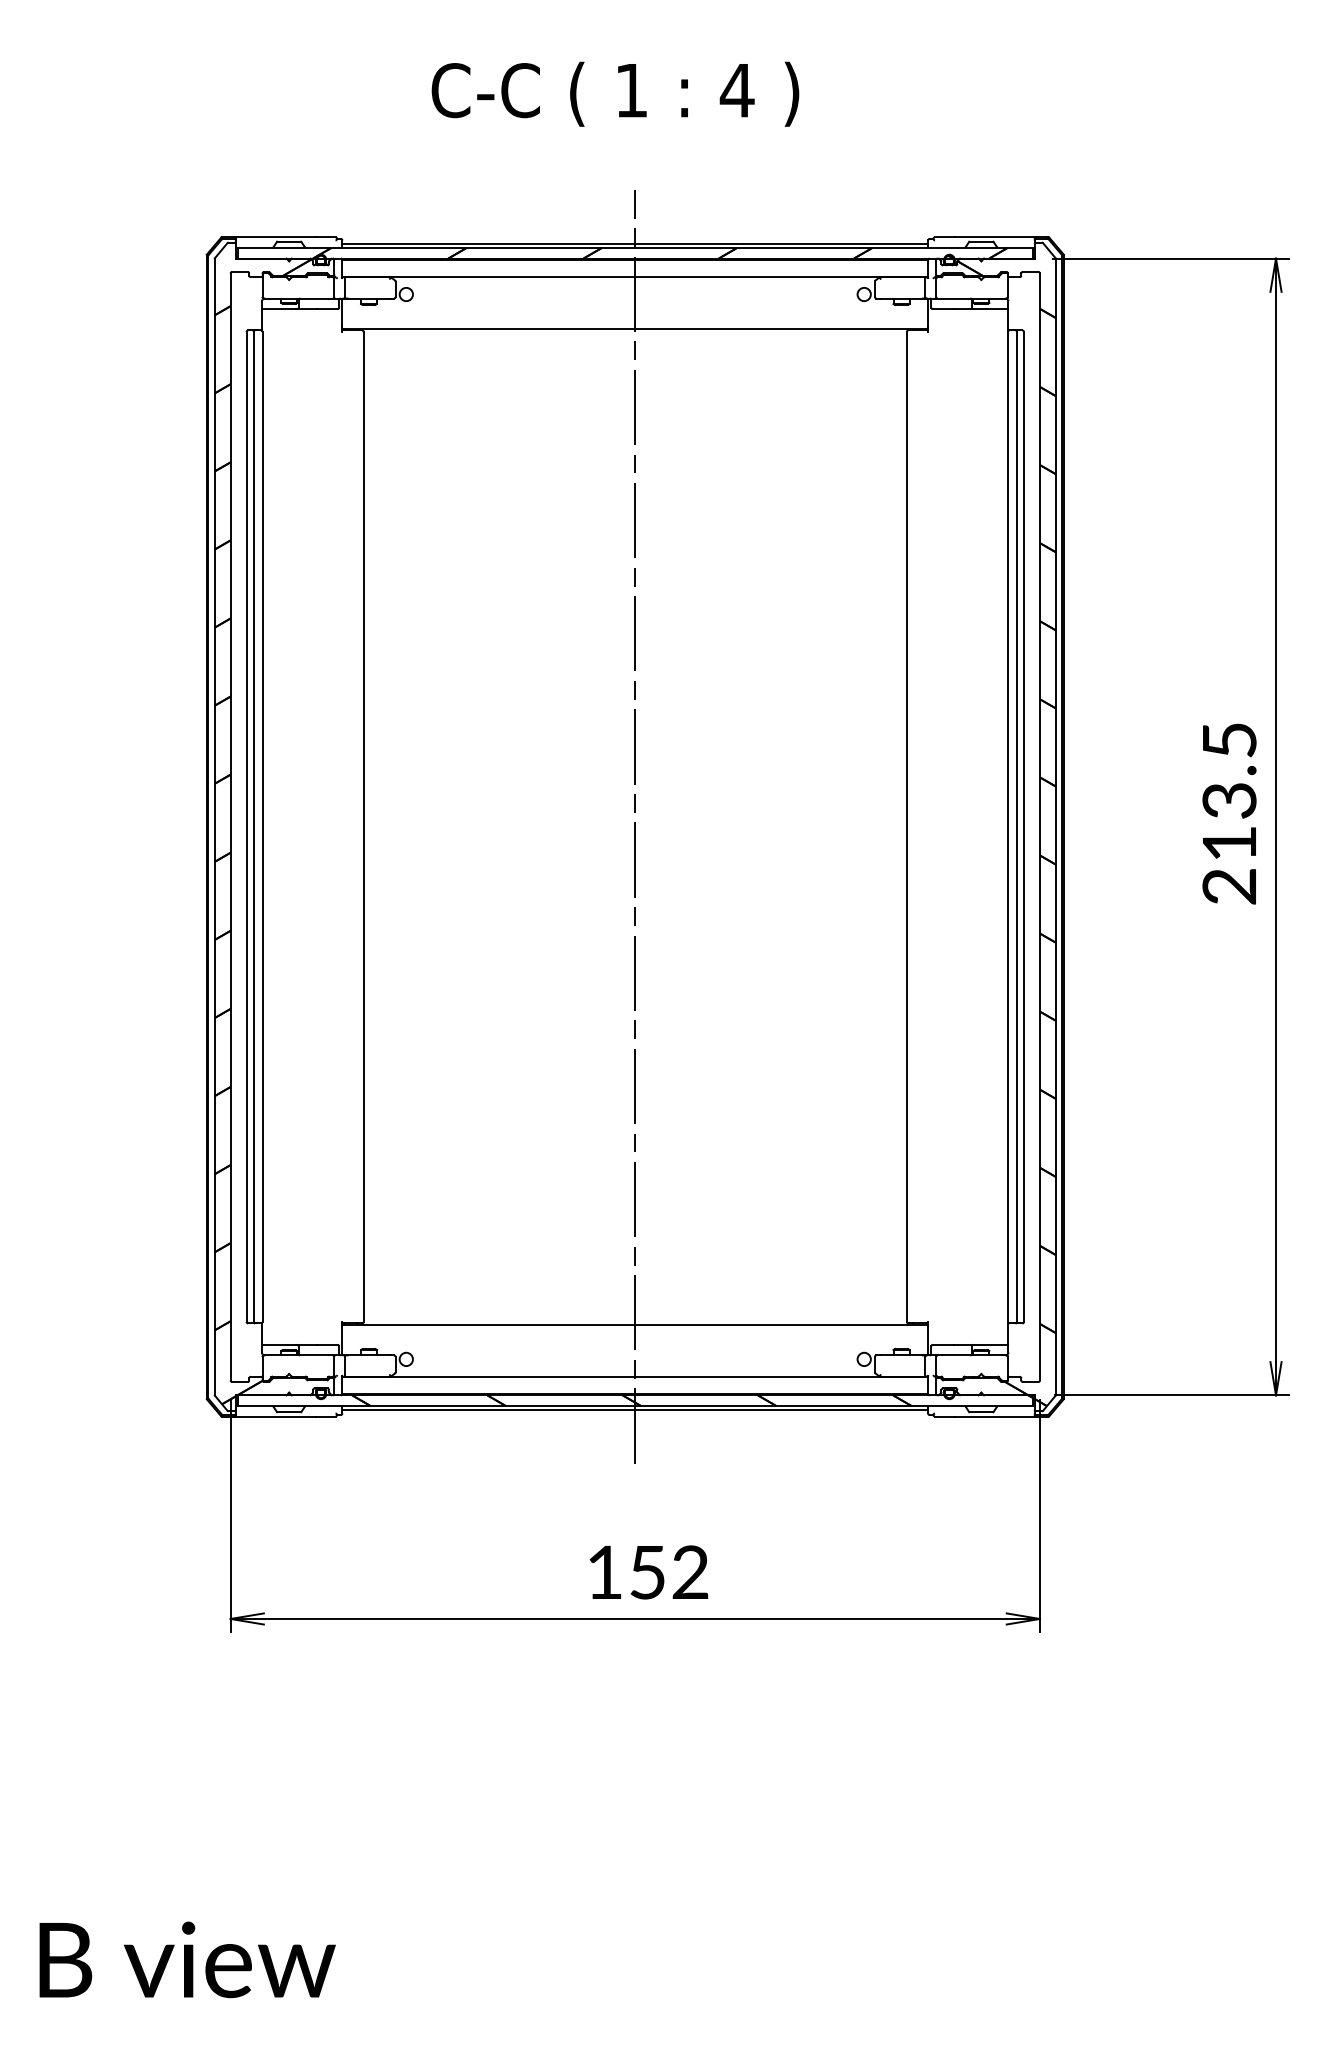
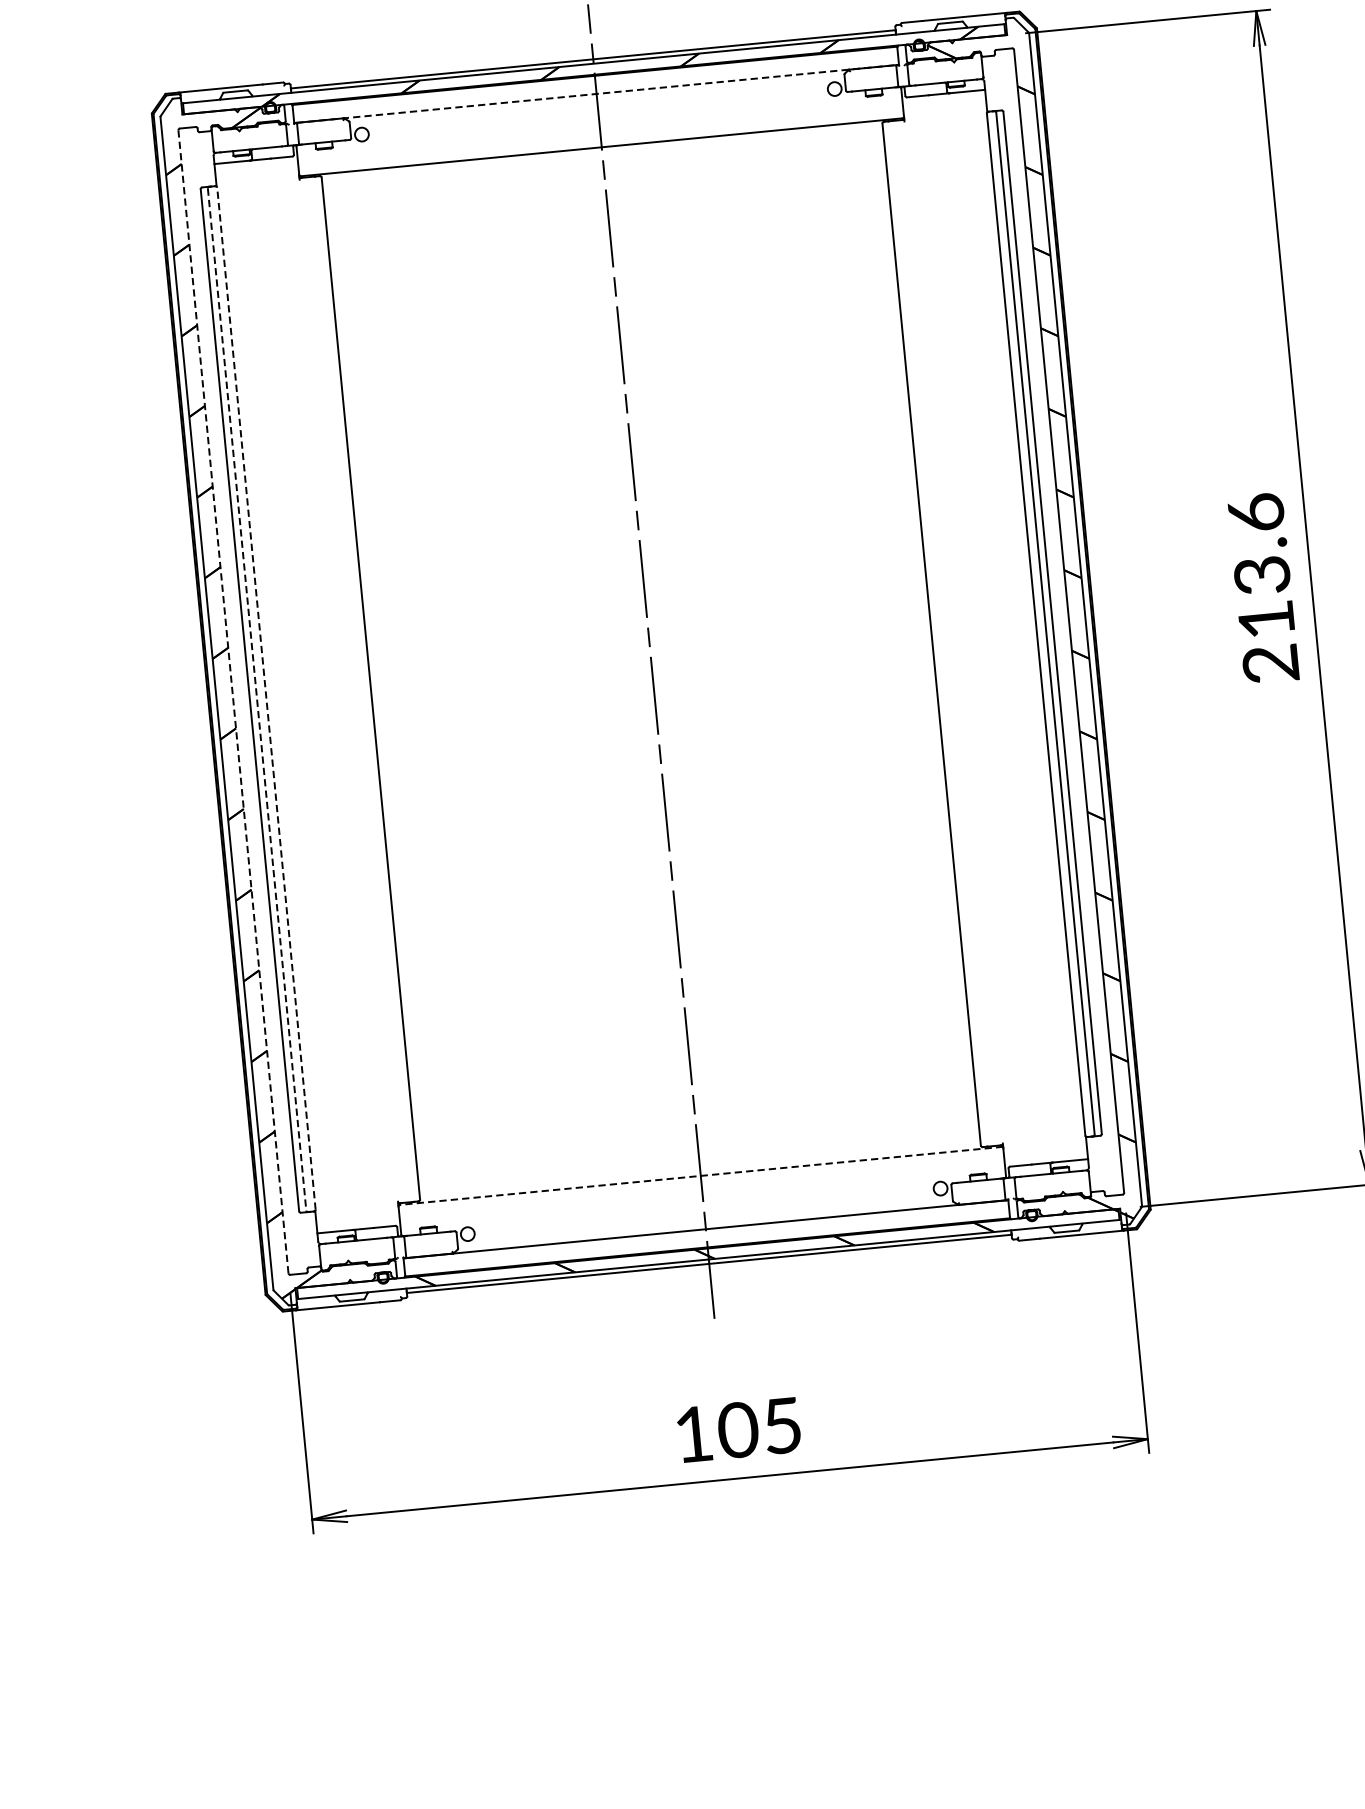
line: (635, 277) -> (596, 94), solid -> dashed
text: (1229, 739) -> (1256, 512), 213.5 -> 213.6
line: (230, 826) -> (233, 701), solid -> dashed
line: (253, 826) -> (257, 699), solid -> dashed
line: (262, 826) -> (266, 698), solid -> dashed
line: (635, 1325) -> (701, 1176), solid -> dashed
text: (668, 1572) -> (759, 1428), 152 -> 105

